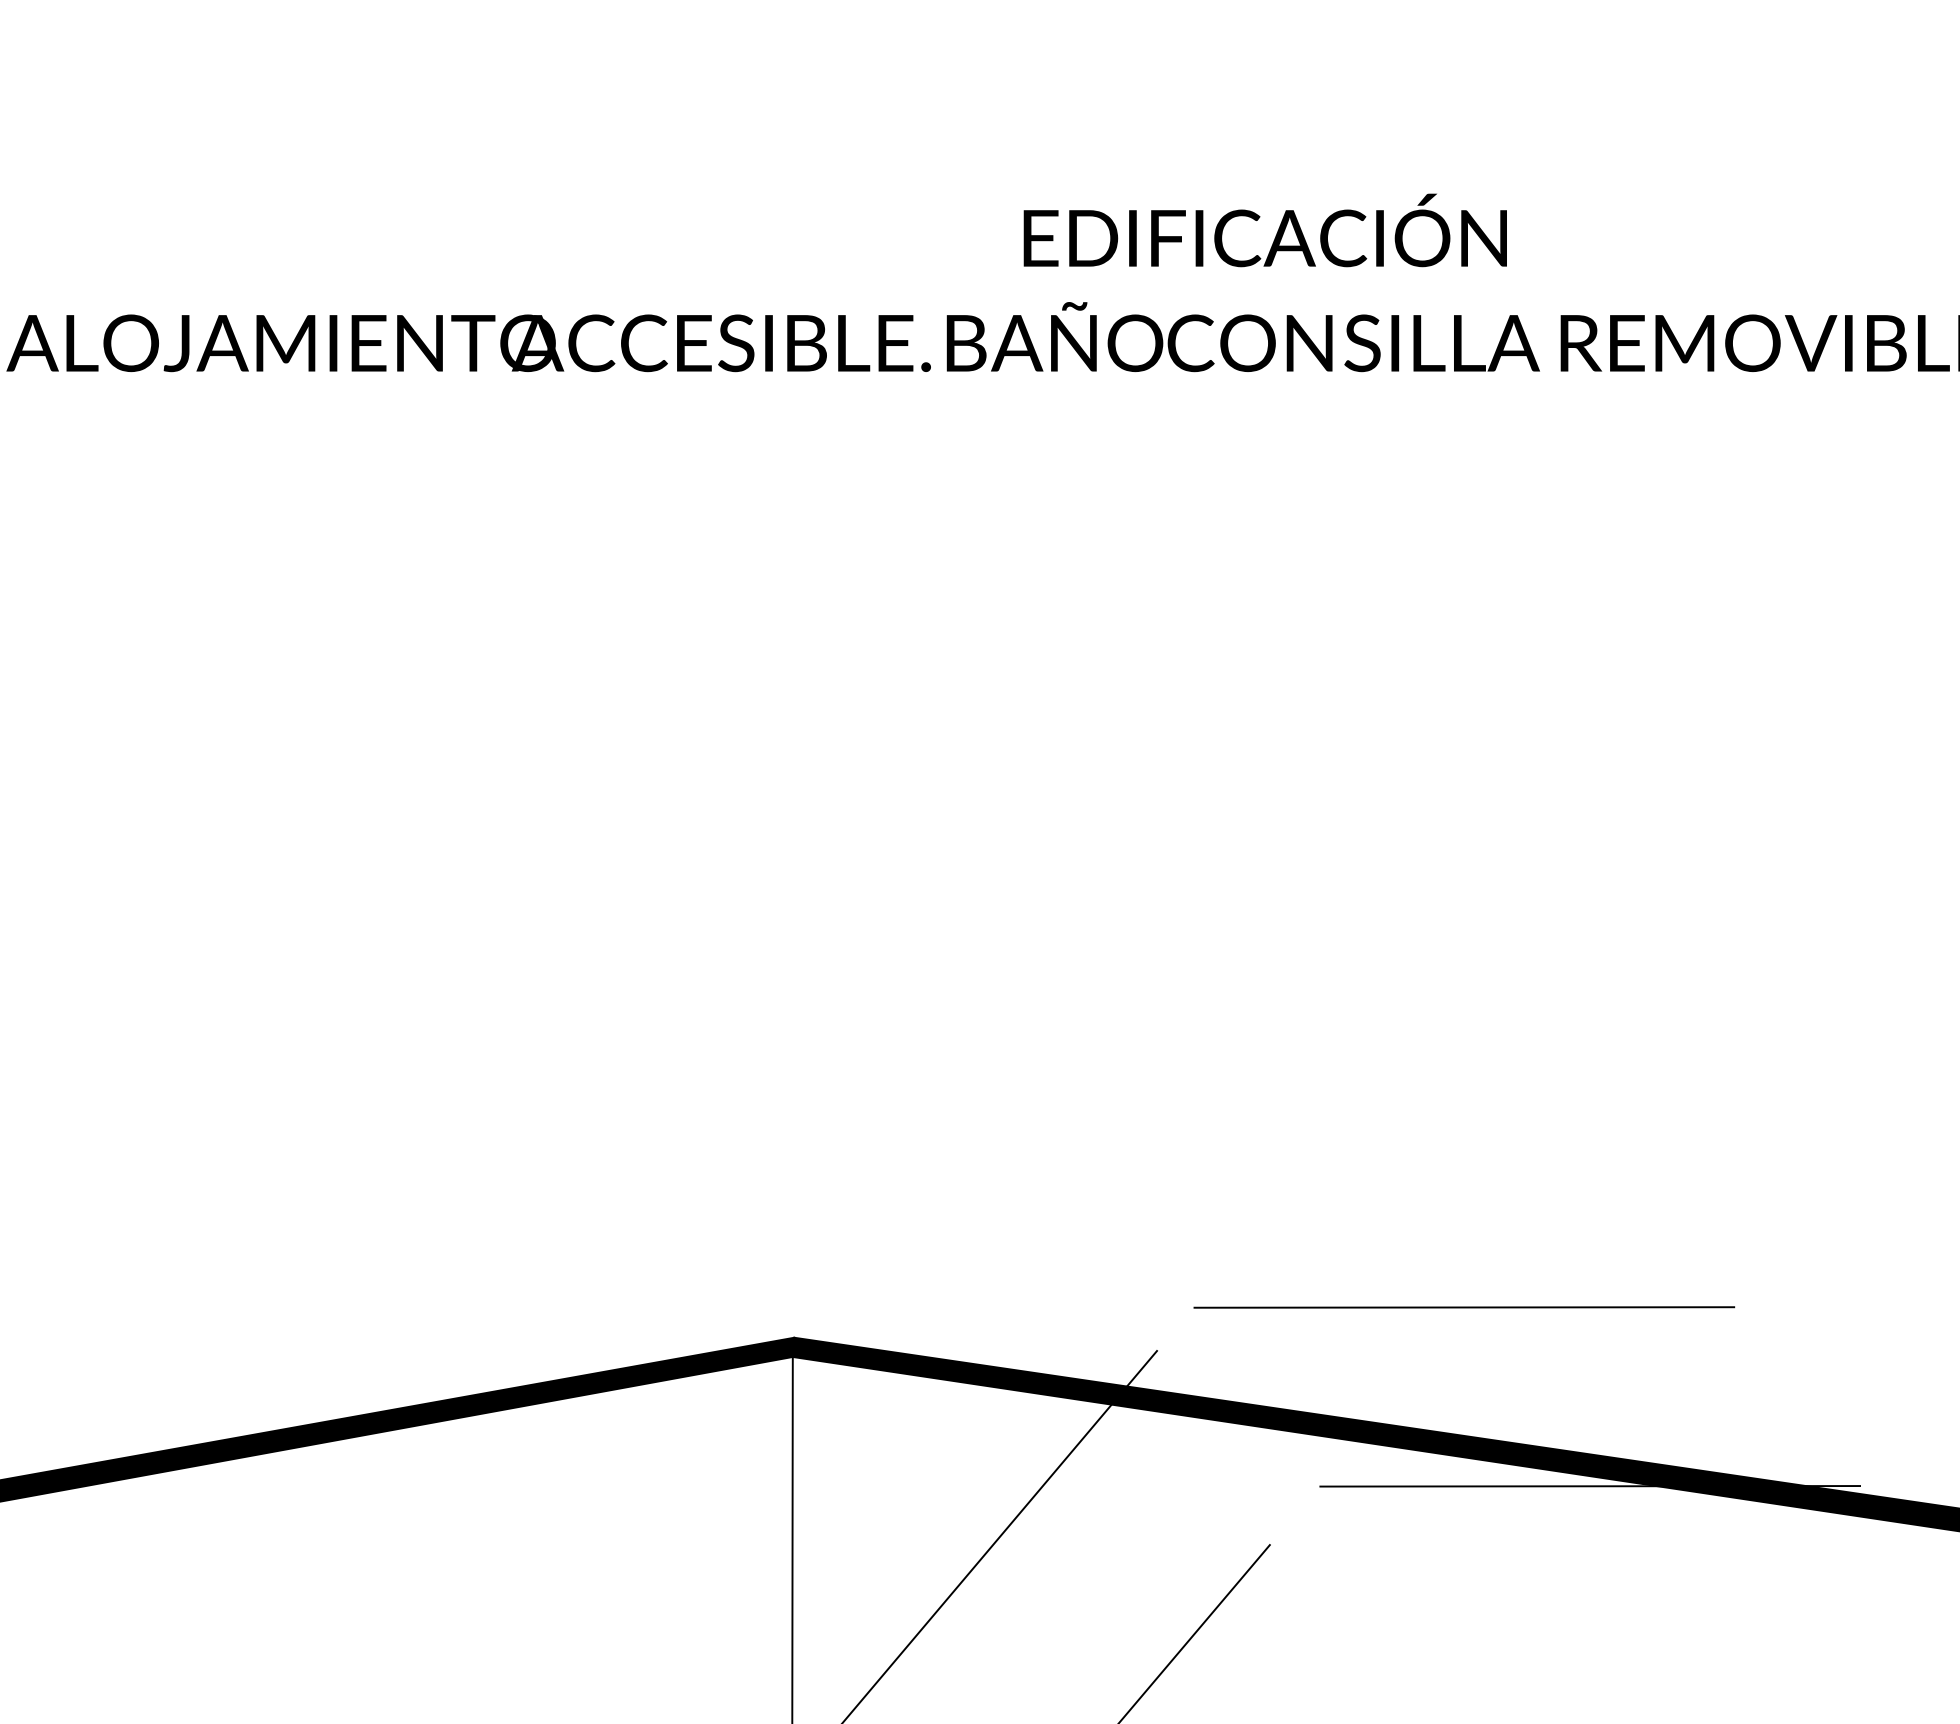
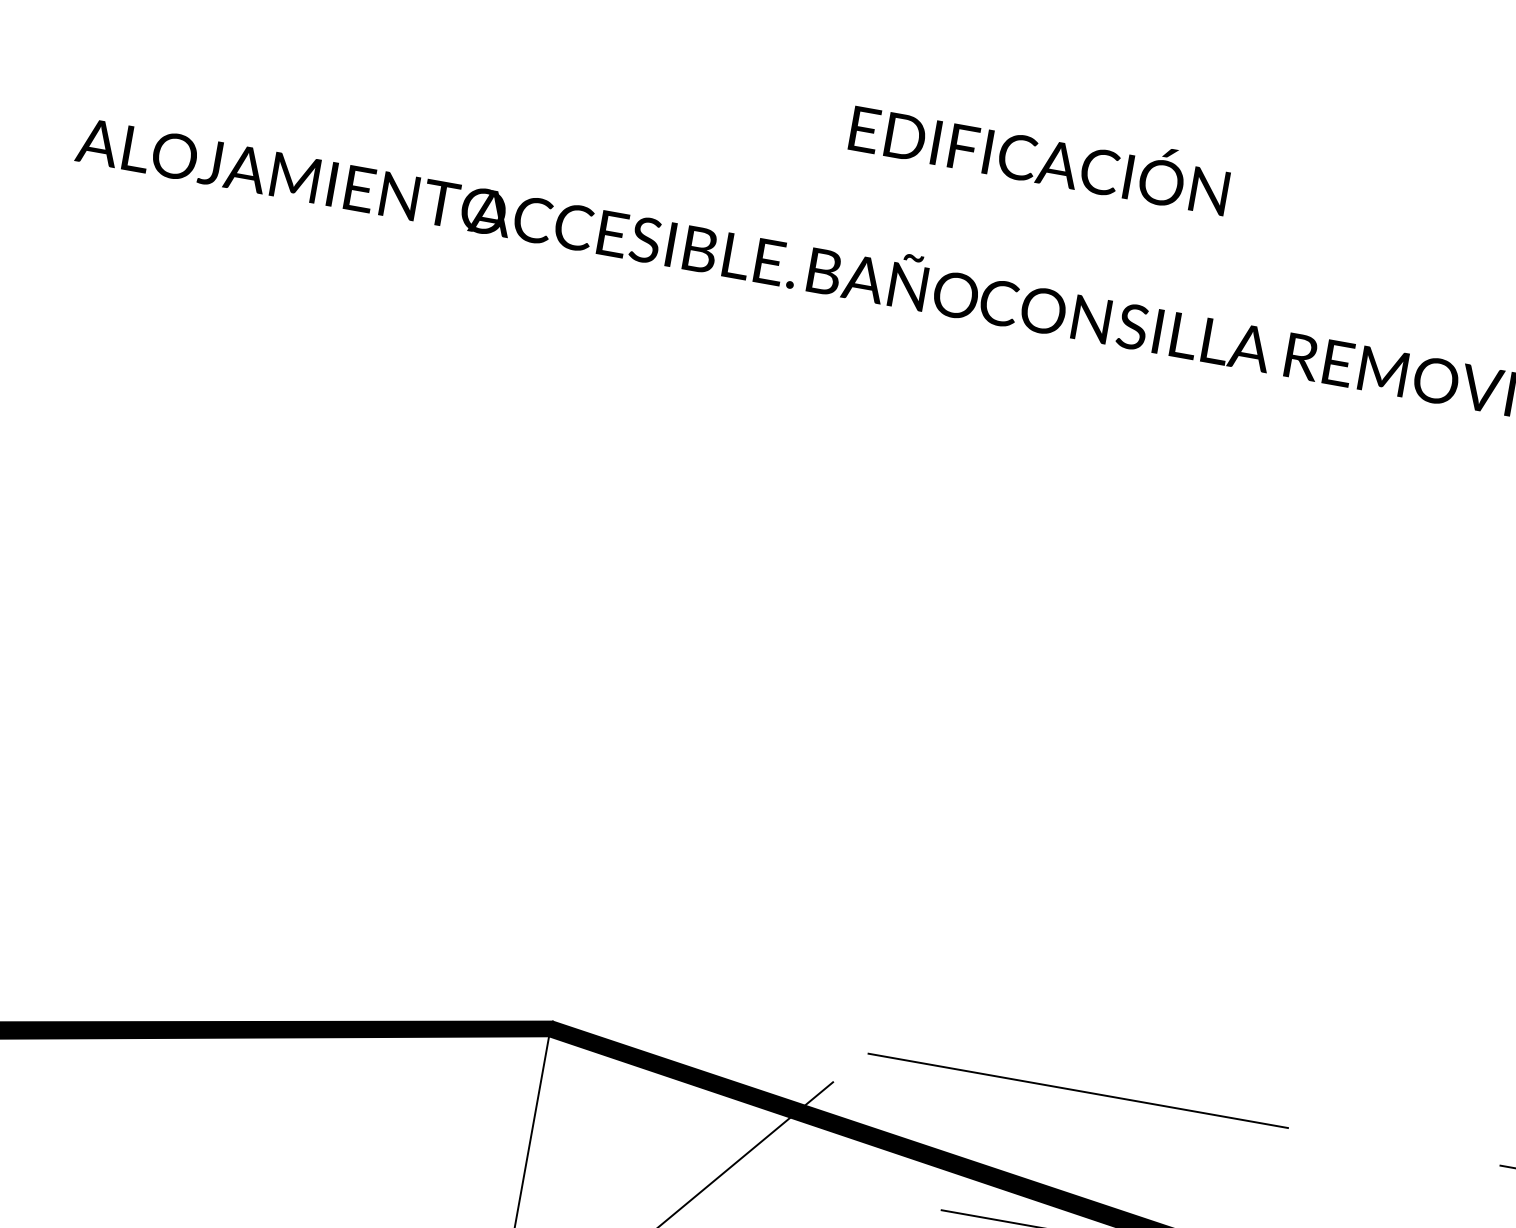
text: (1264, 230) -> (1039, 154), moved

